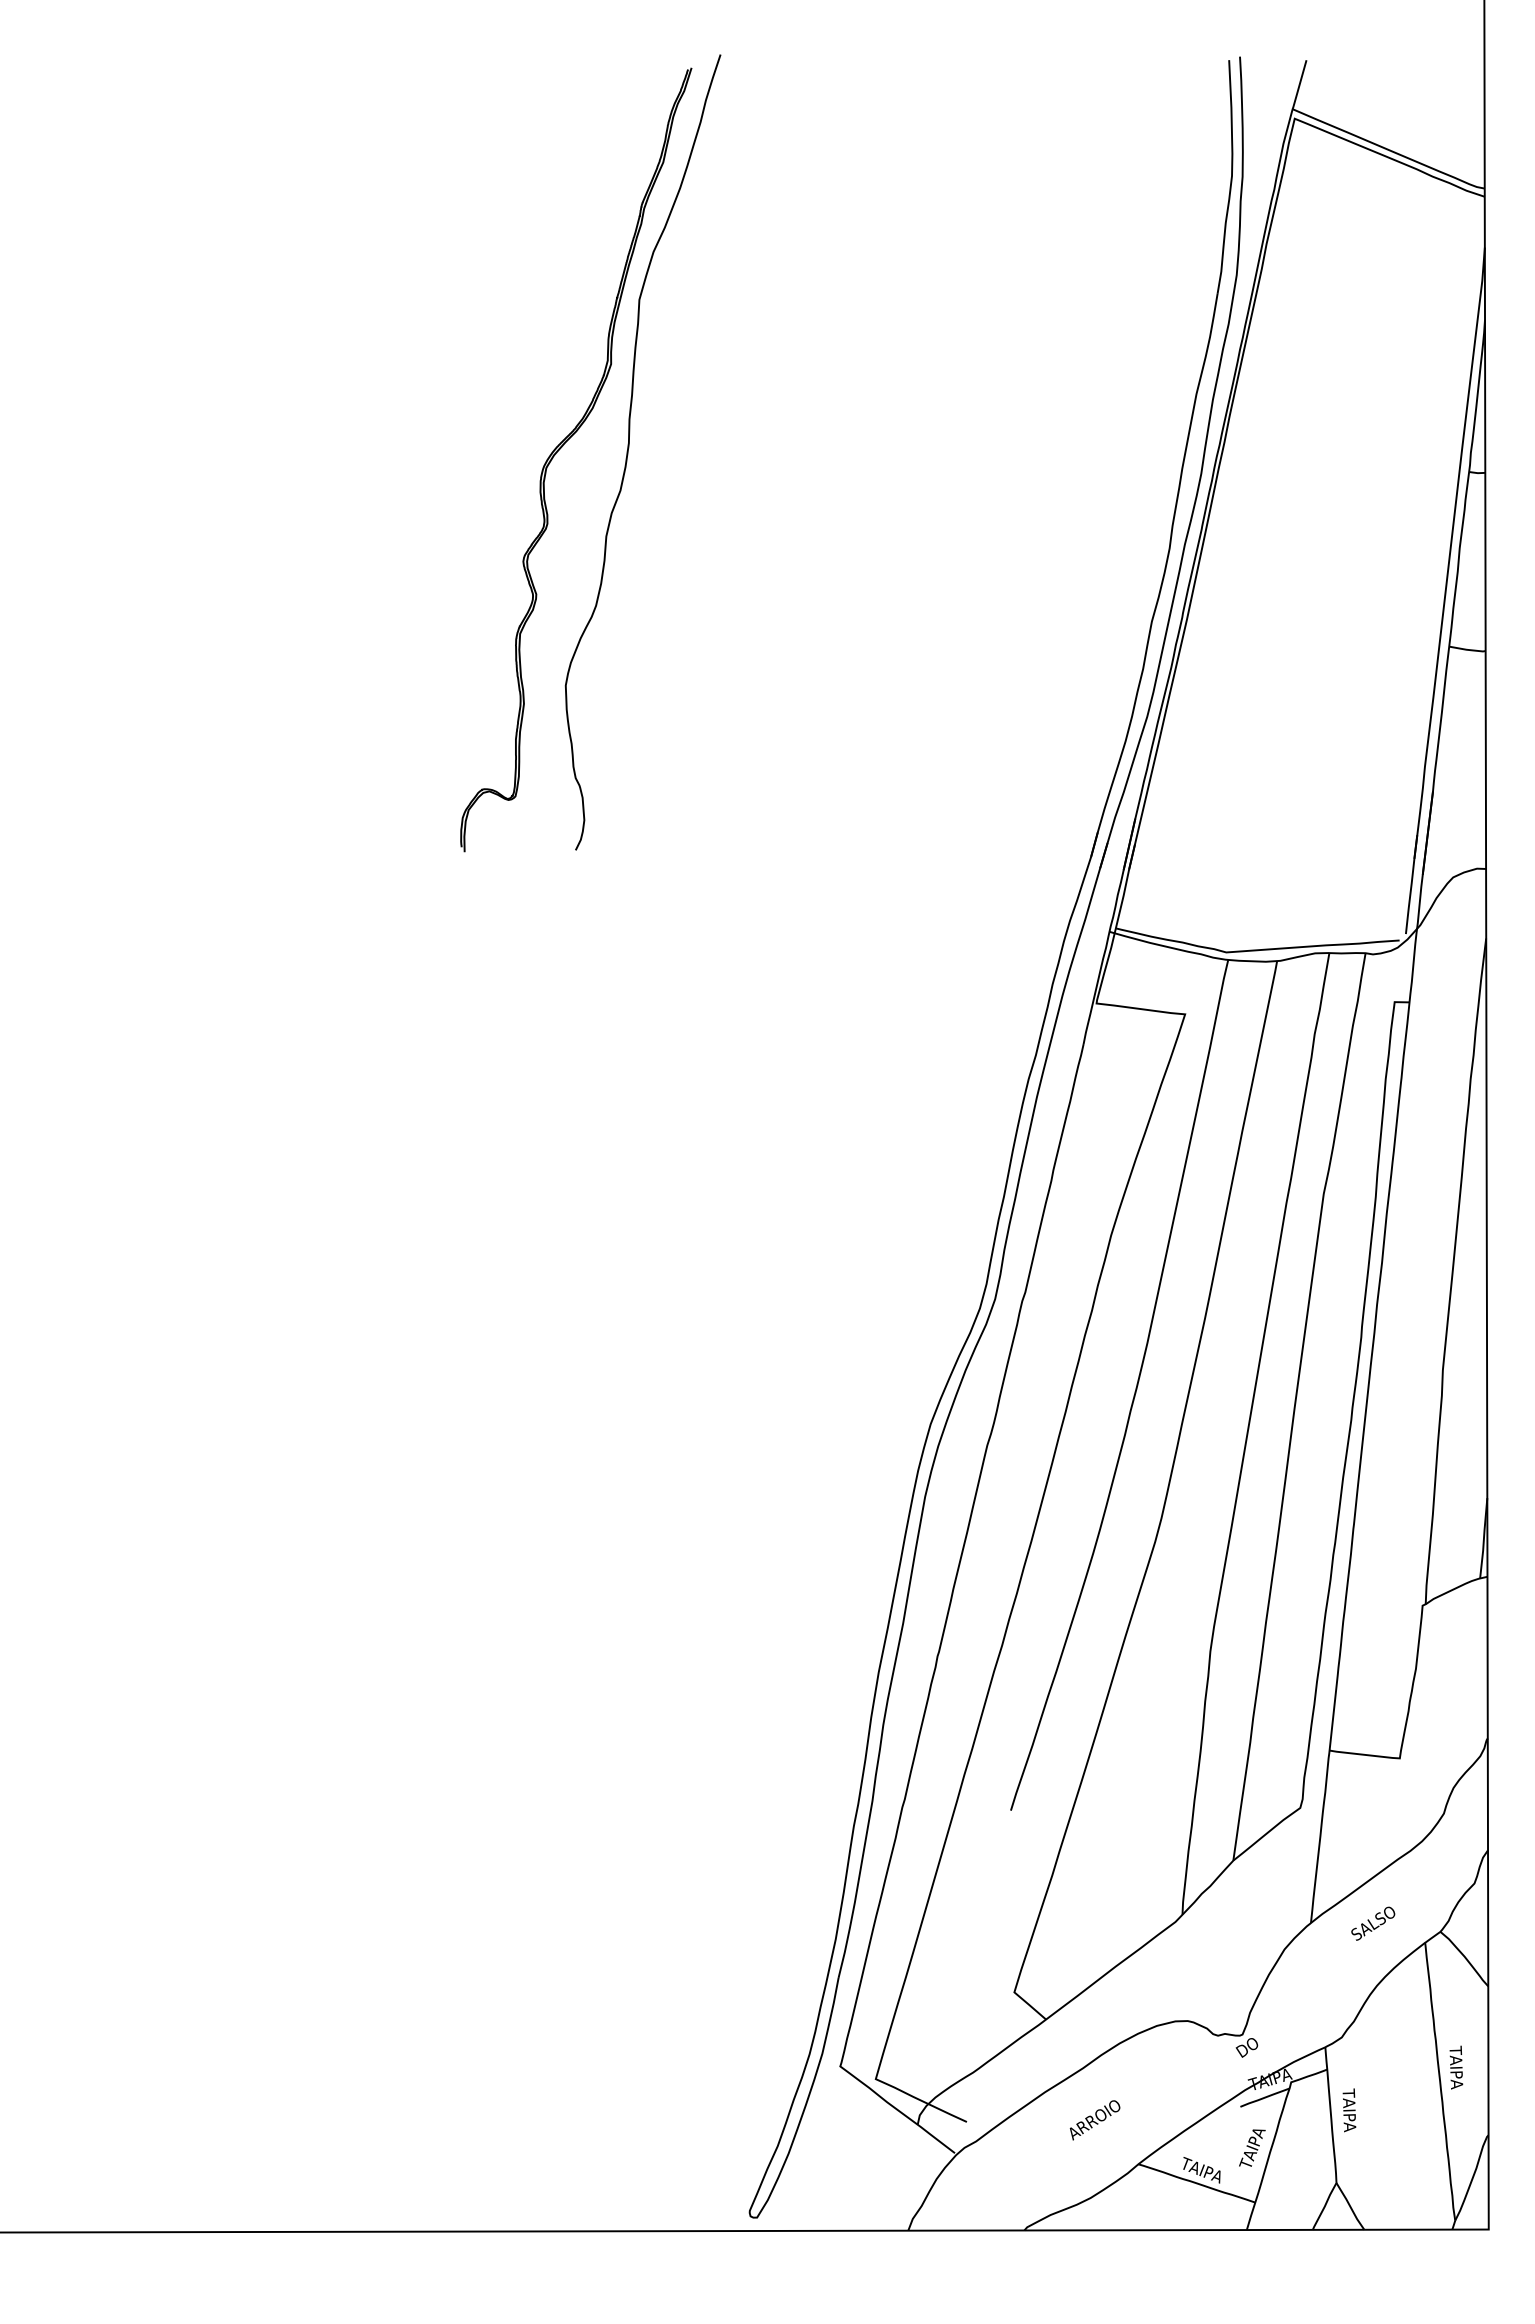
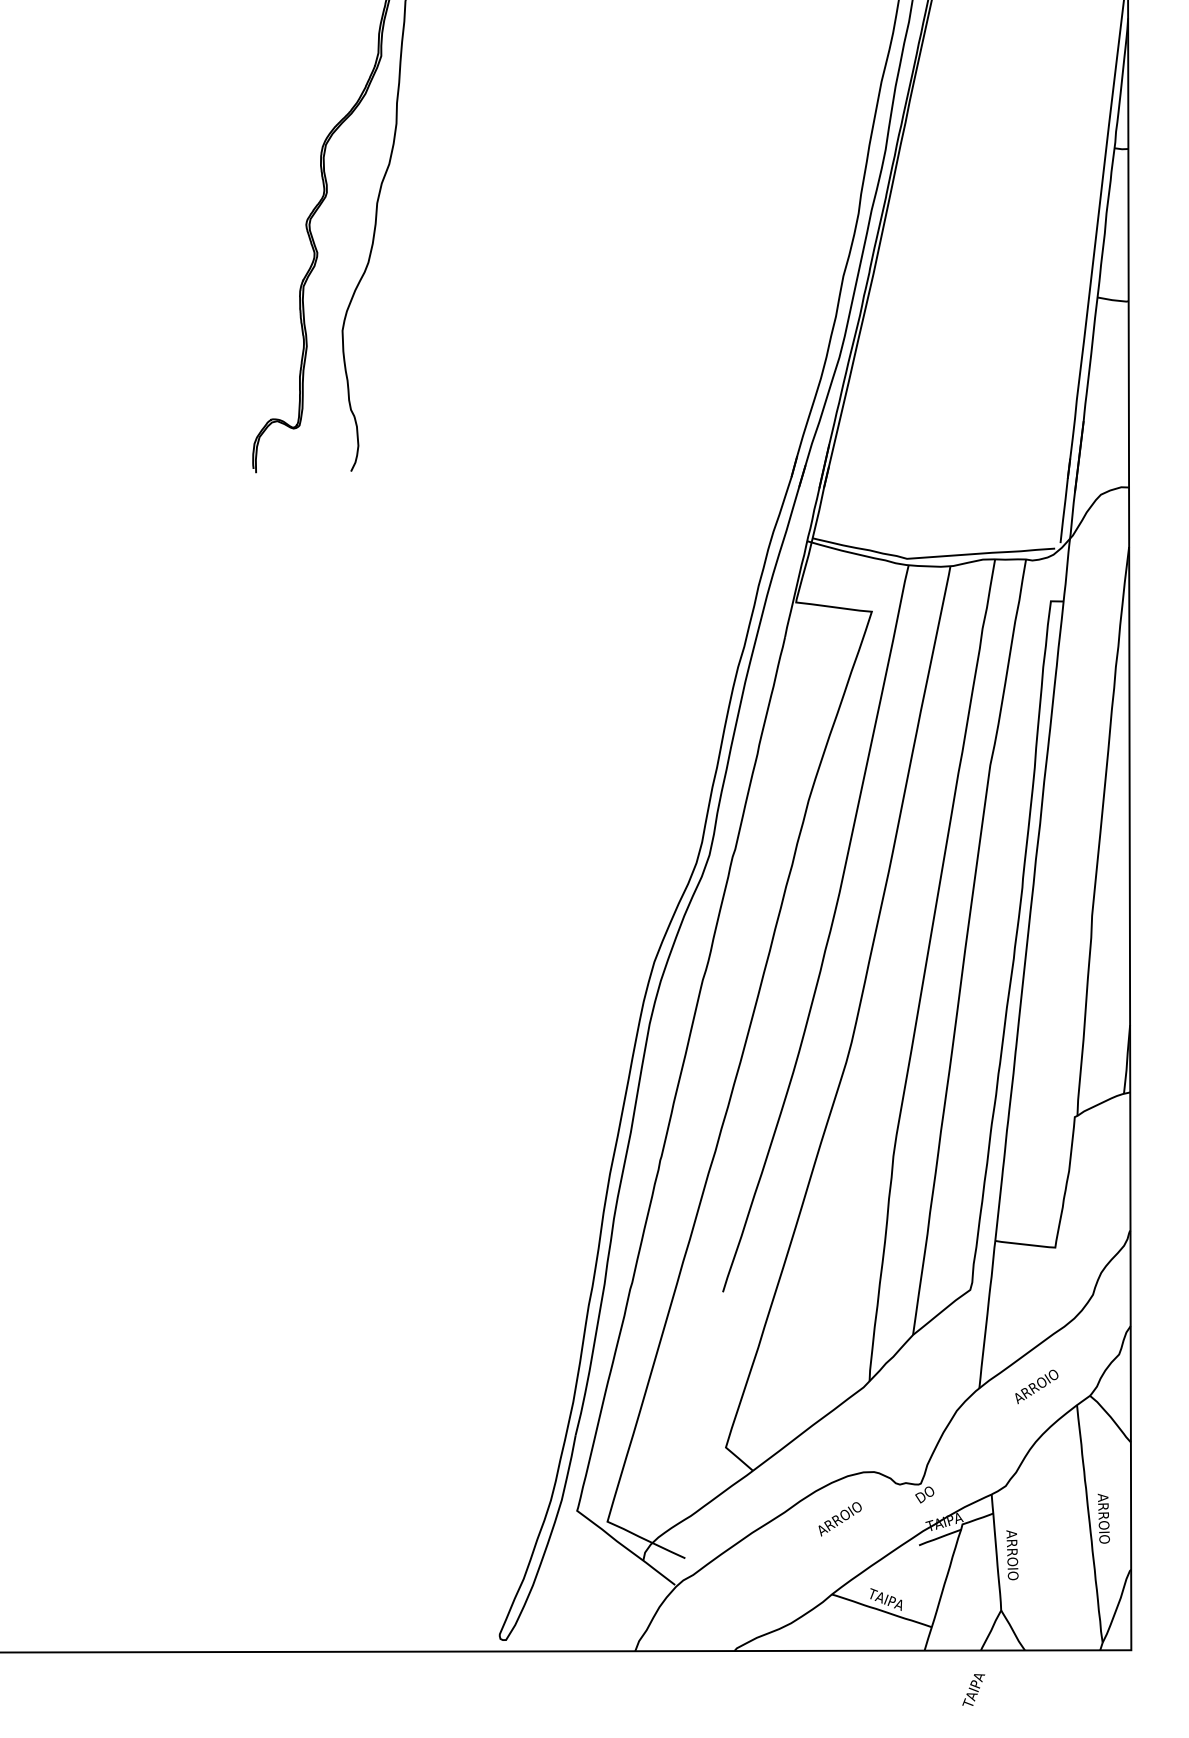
text: (1377, 1921) -> (1036, 1386), SALSO -> ARROIO
text: (1456, 2074) -> (1103, 1517), TAIPA -> ARROIO
text: (1349, 2117) -> (1012, 1554), TAIPA -> ARROIO
text: (1094, 2120) -> (839, 1519), moved
text: (1252, 2147) -> (973, 1689), moved

